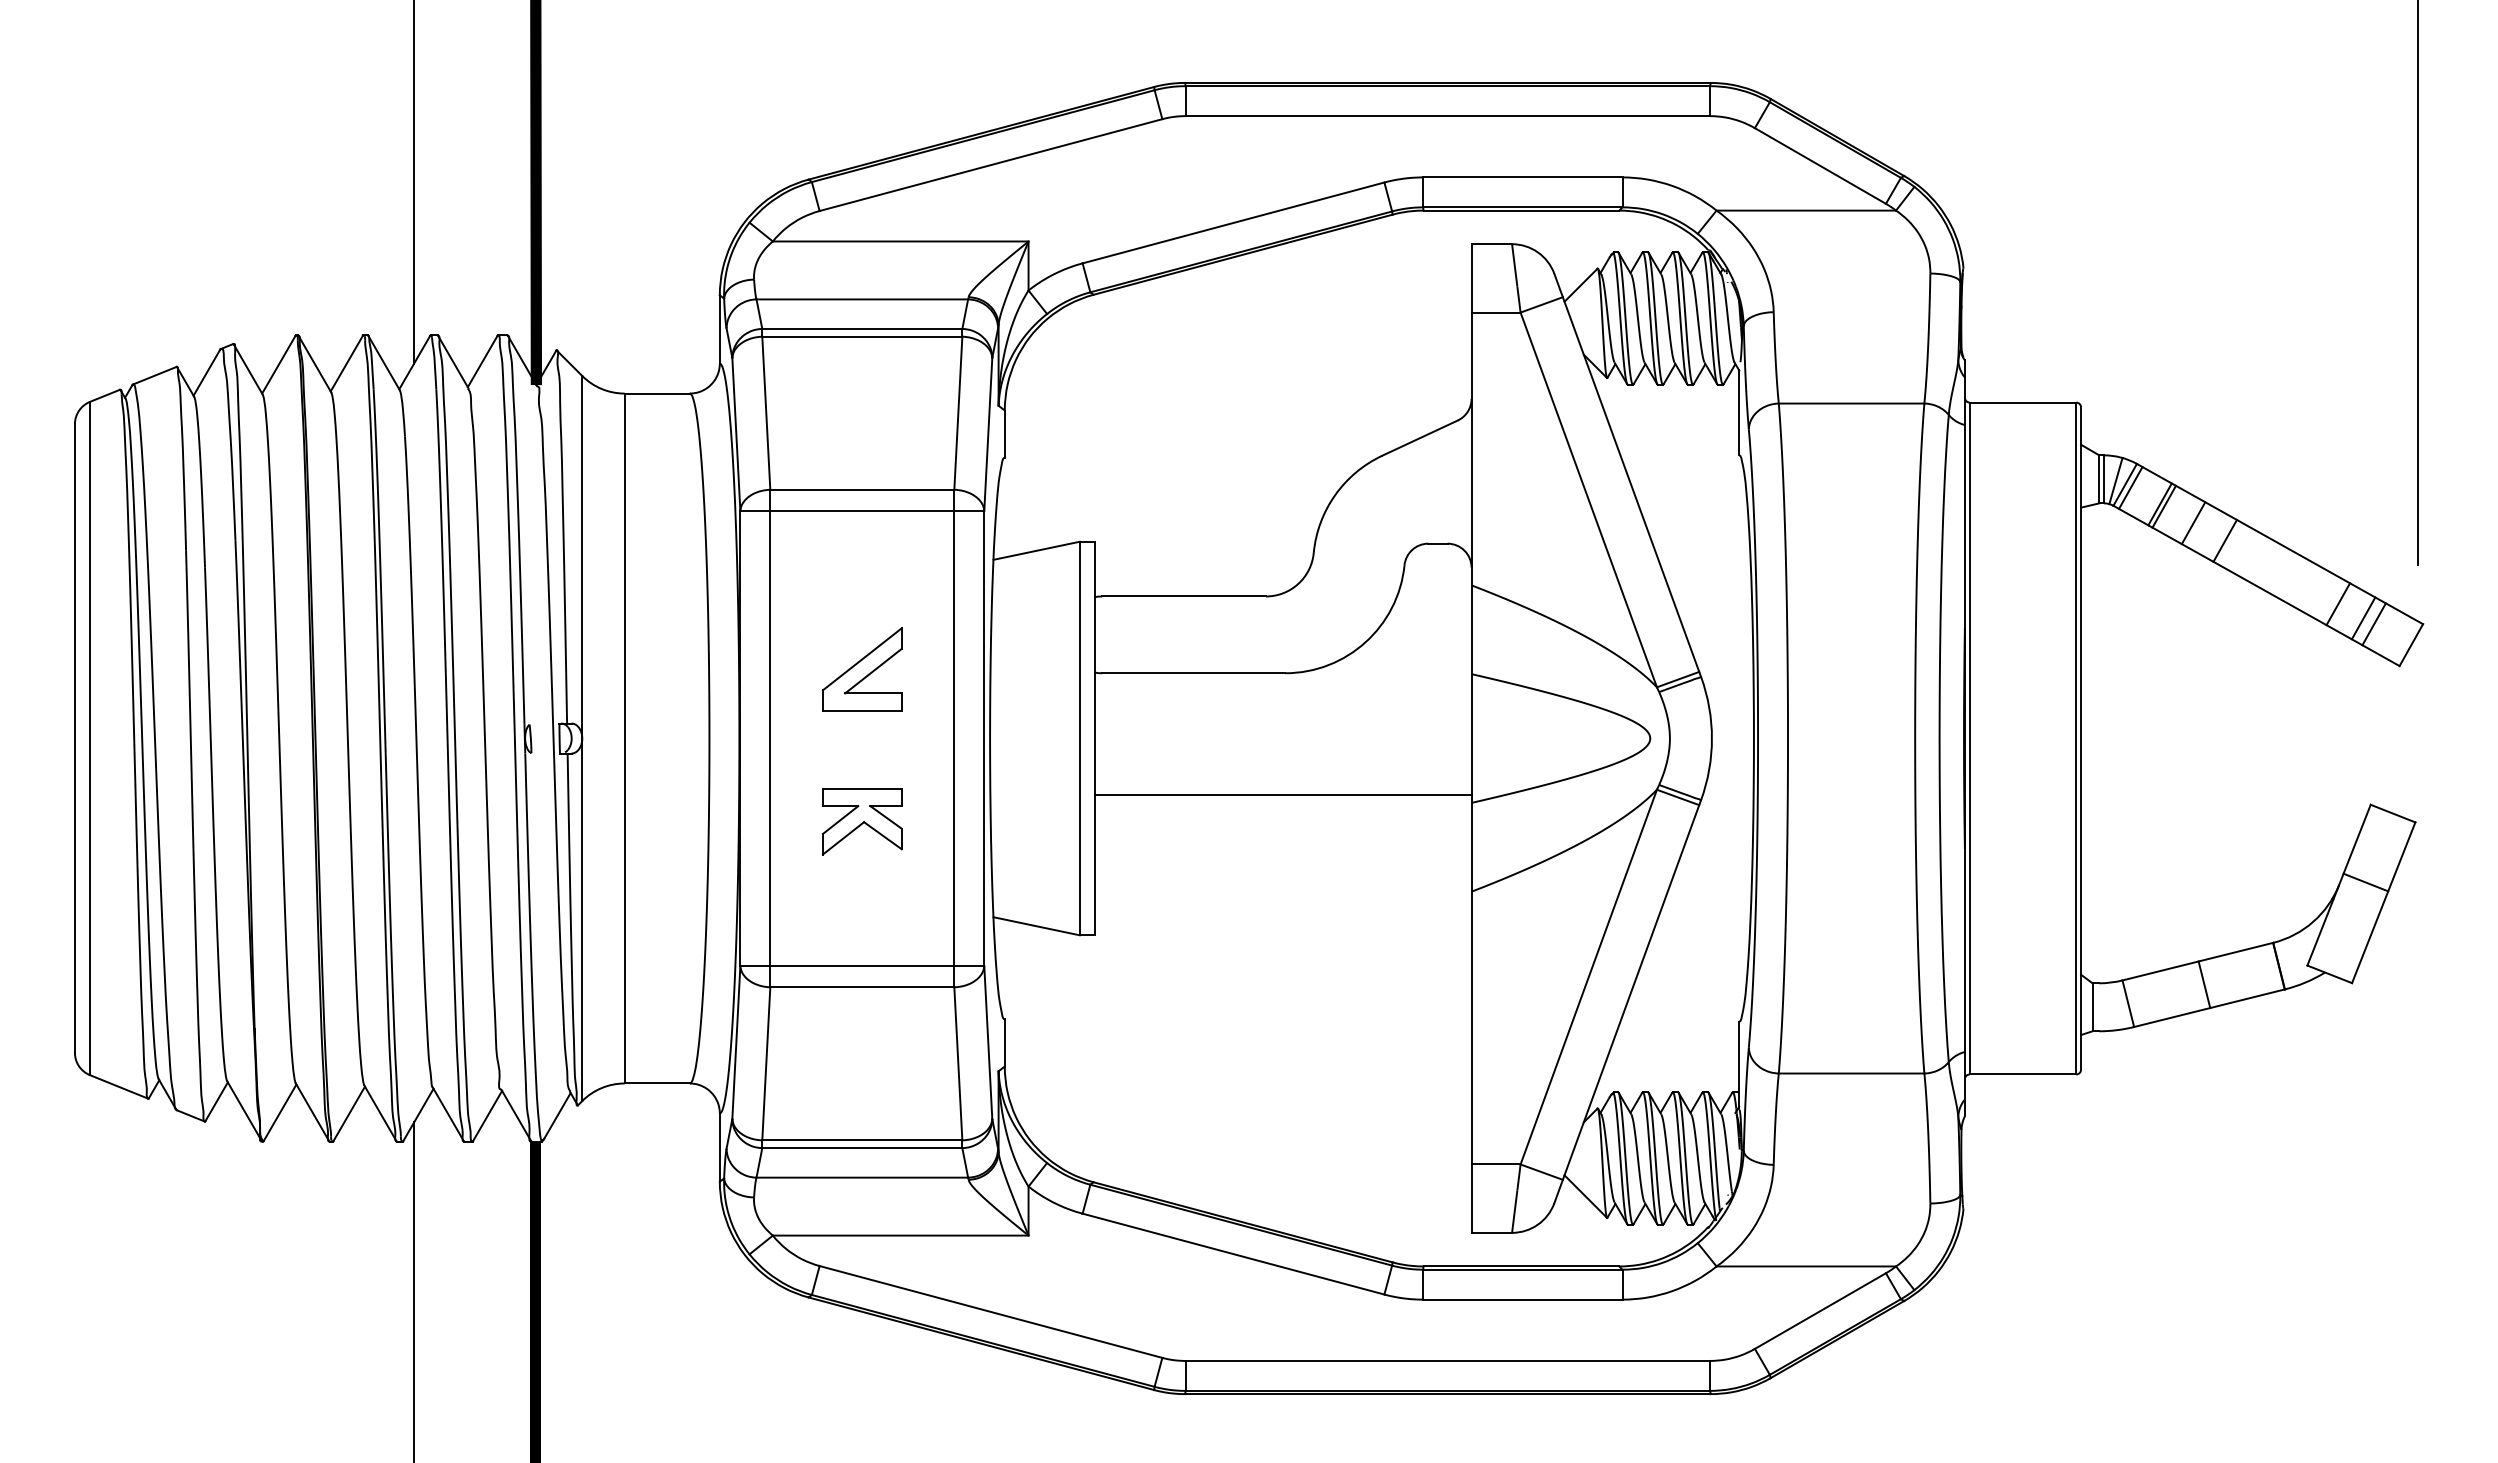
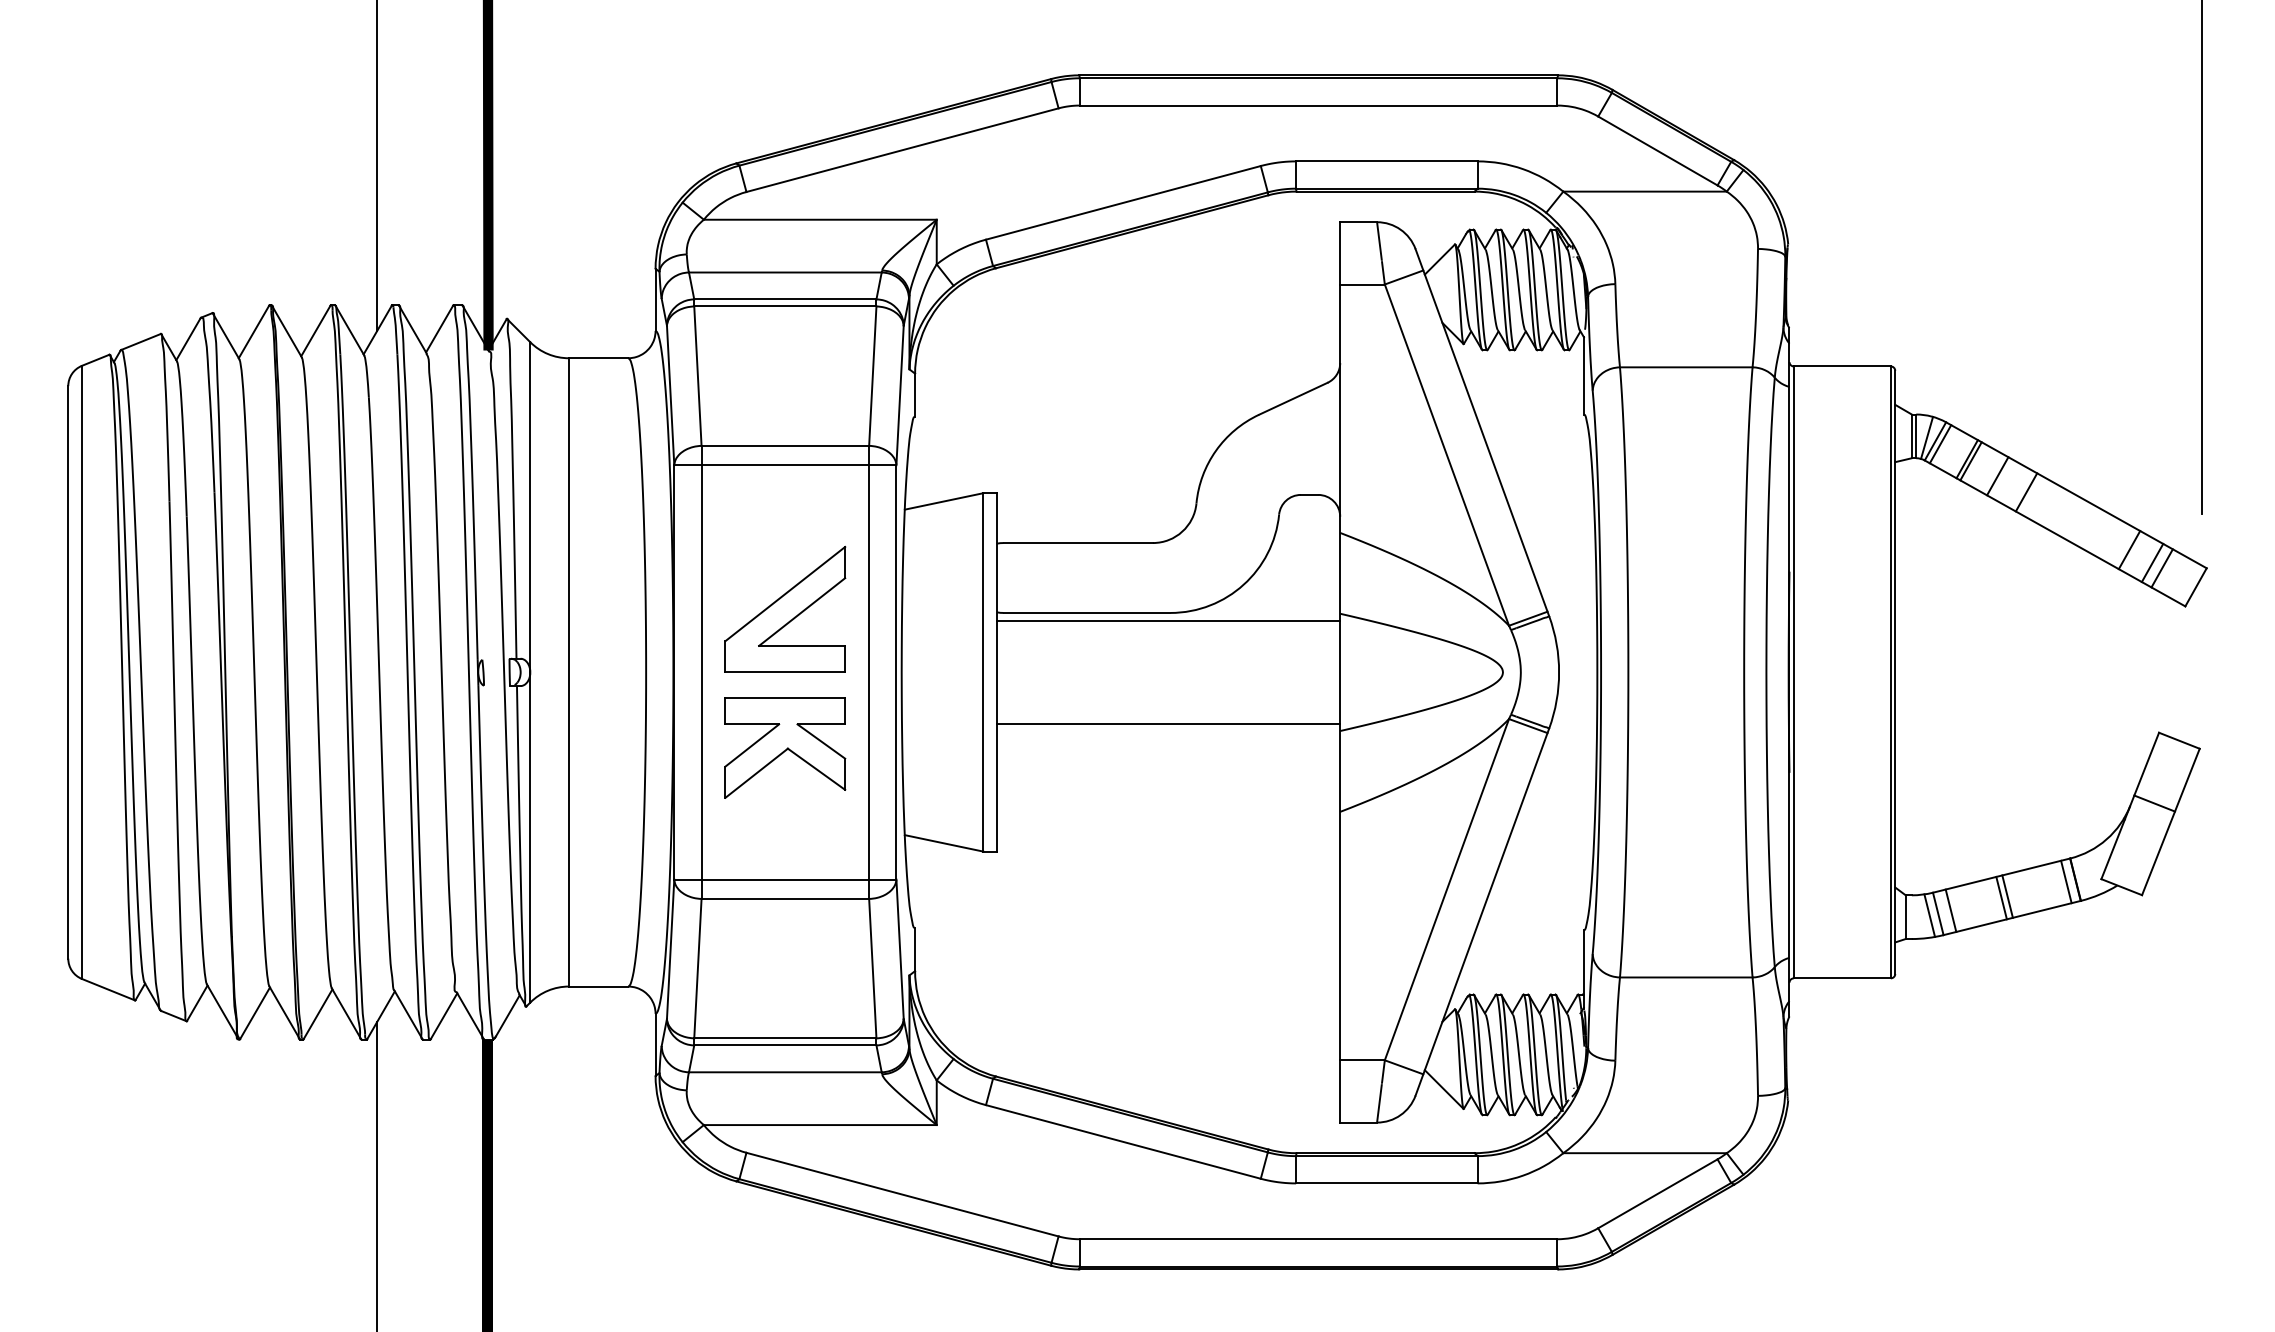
part: (862, 669) -> (785, 609), size x1.67
line: (1282, 681) -> (1168, 620), added
part: (862, 821) -> (785, 747), size x1.67
line: (2268, 968) -> (2065, 881), added
line: (2197, 986) -> (2001, 898), added
line: (2142, 999) -> (1951, 910), added
line: (2118, 1005) -> (1929, 915), added

